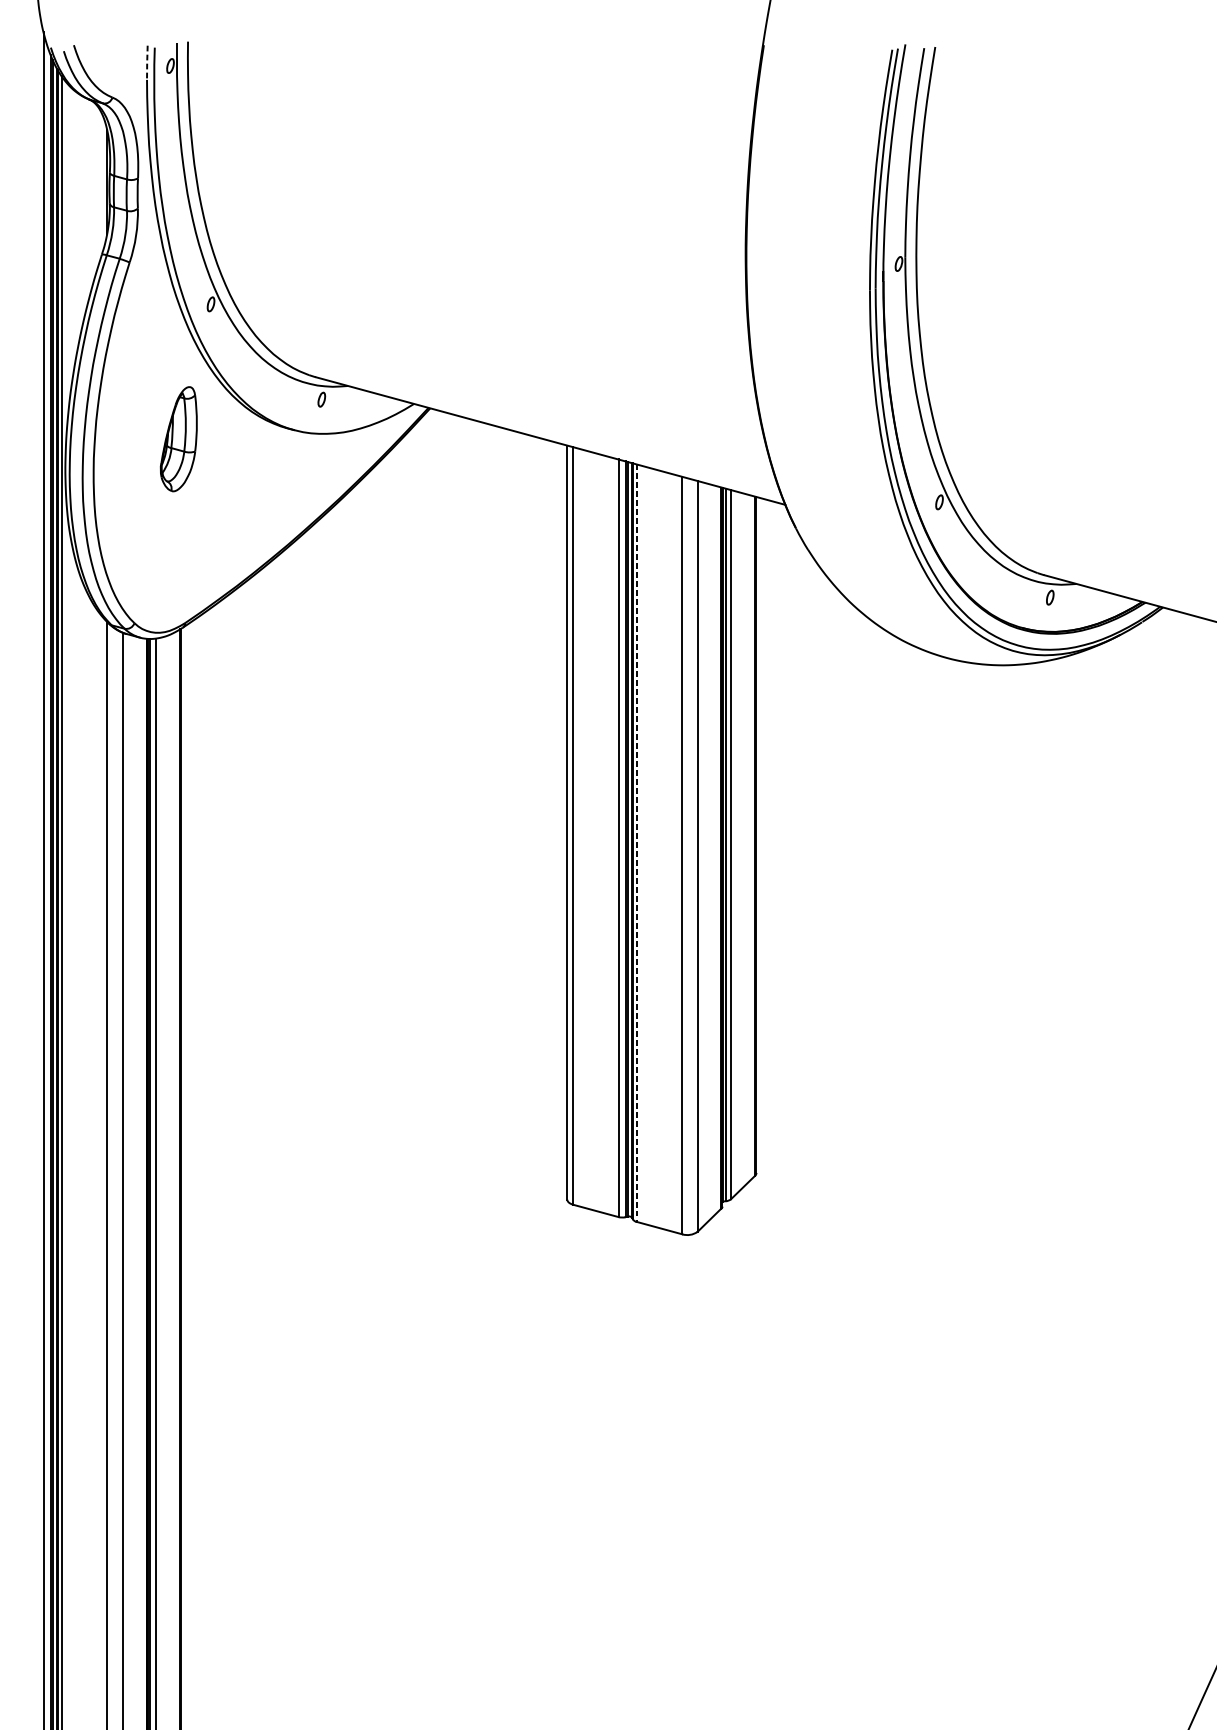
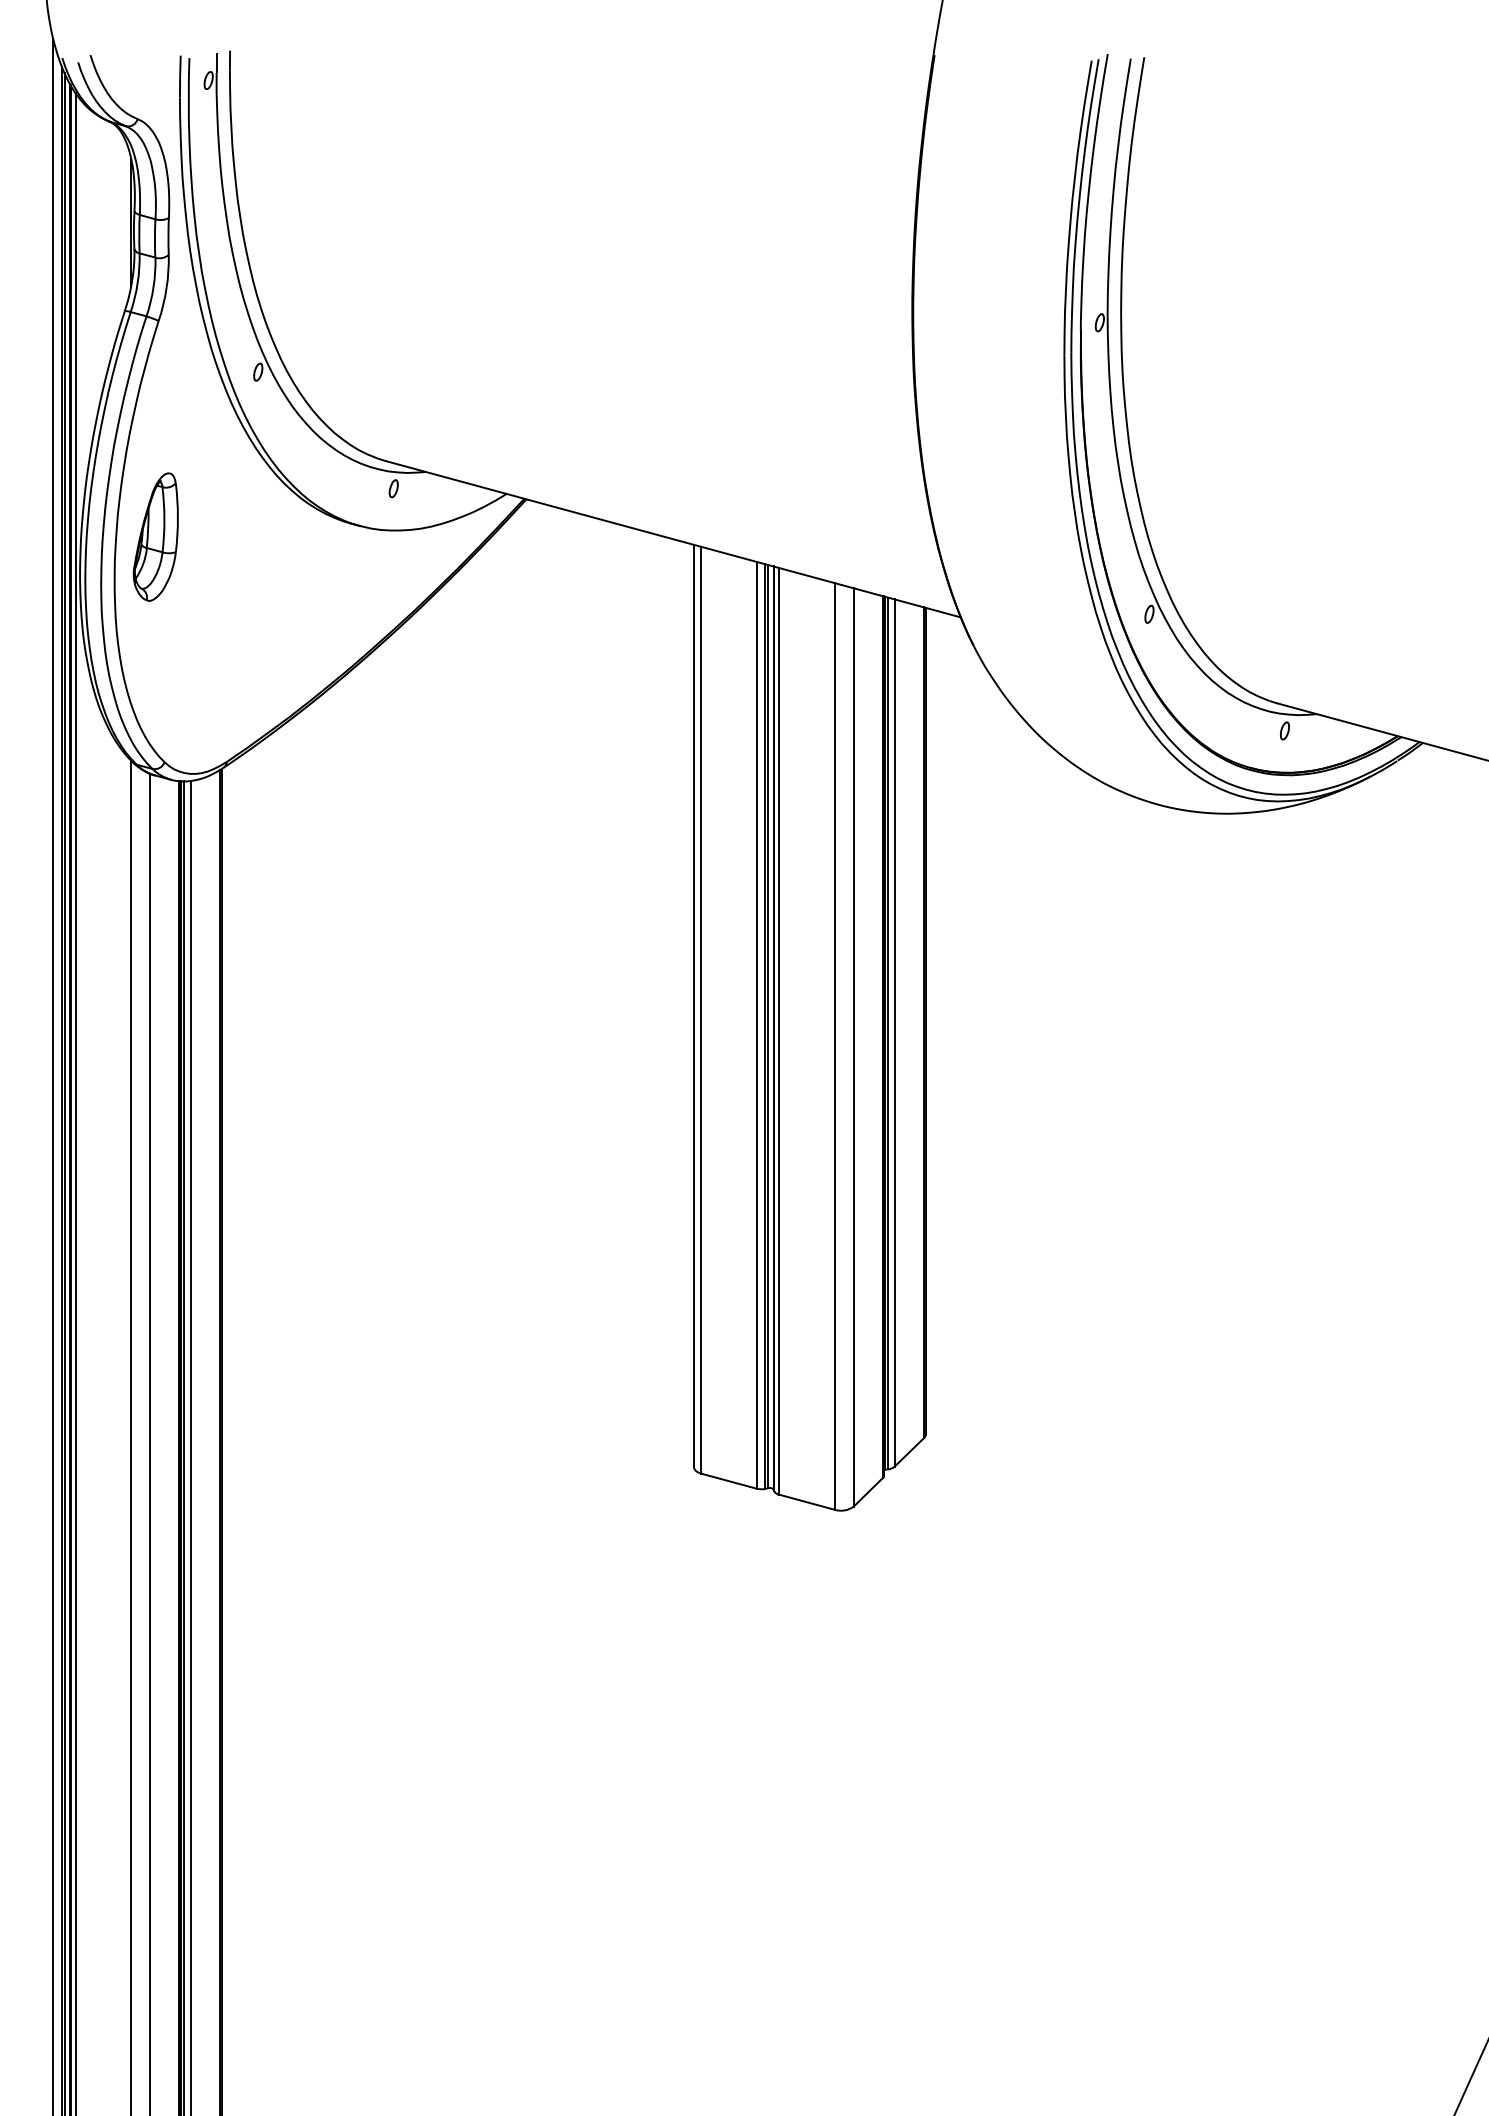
line: (147, 62) -> (180, 76), dashed -> solid
part: (178, 438) -> (155, 536), moved
line: (637, 843) -> (779, 1031), dashed -> solid

